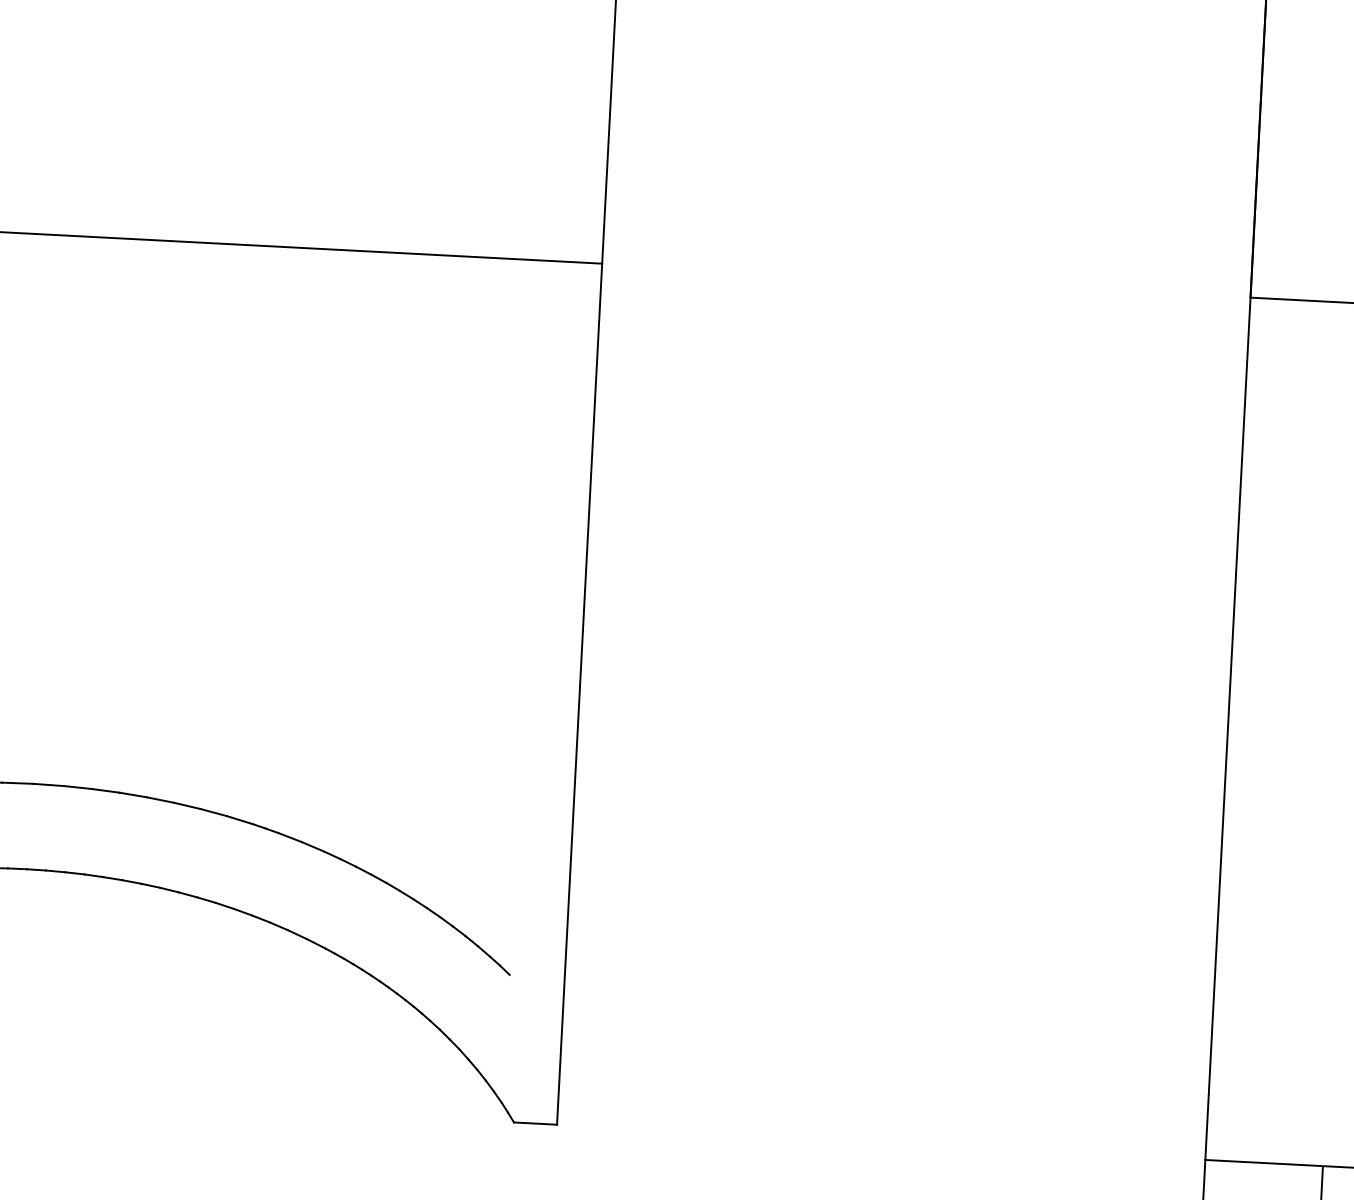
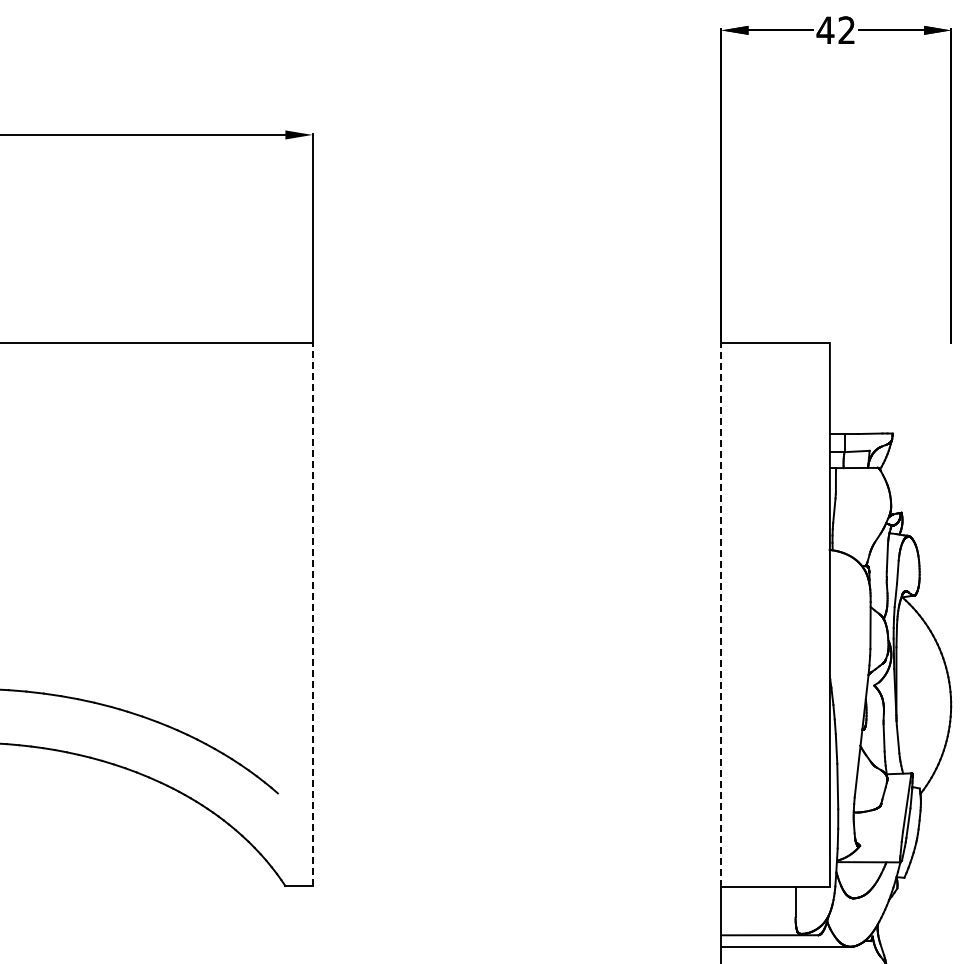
line: (579, 692) -> (312, 613), solid -> dashed
line: (1228, 728) -> (721, 614), solid -> dashed

